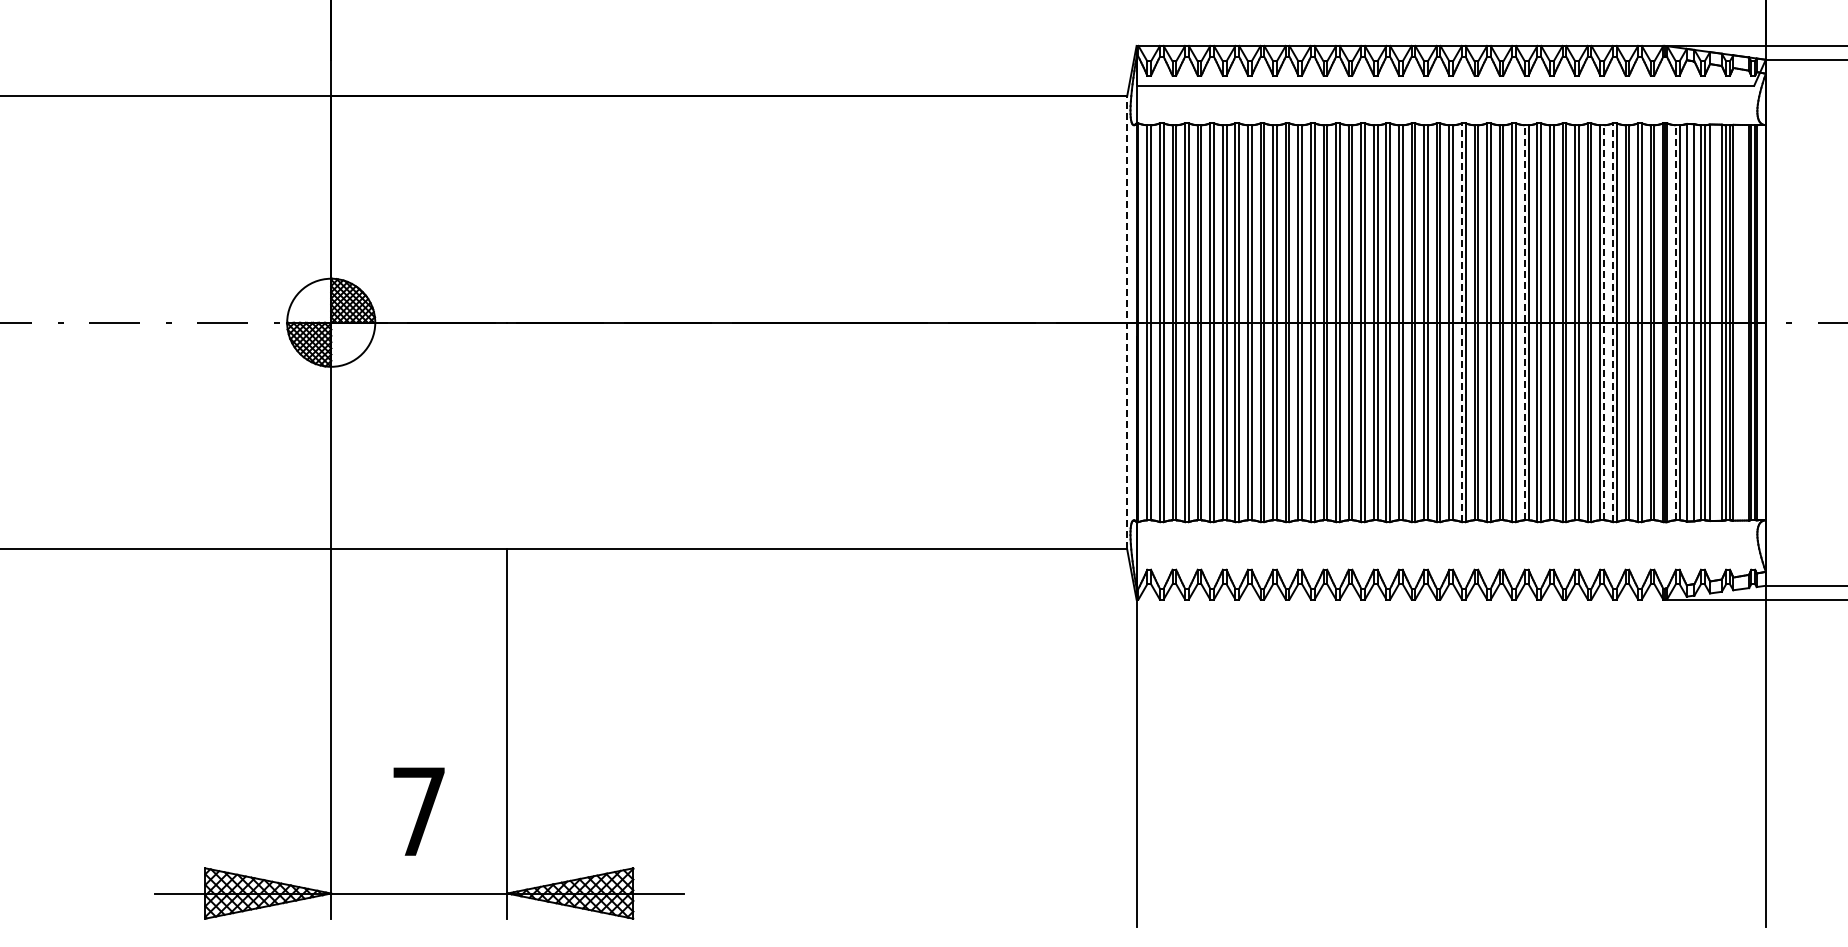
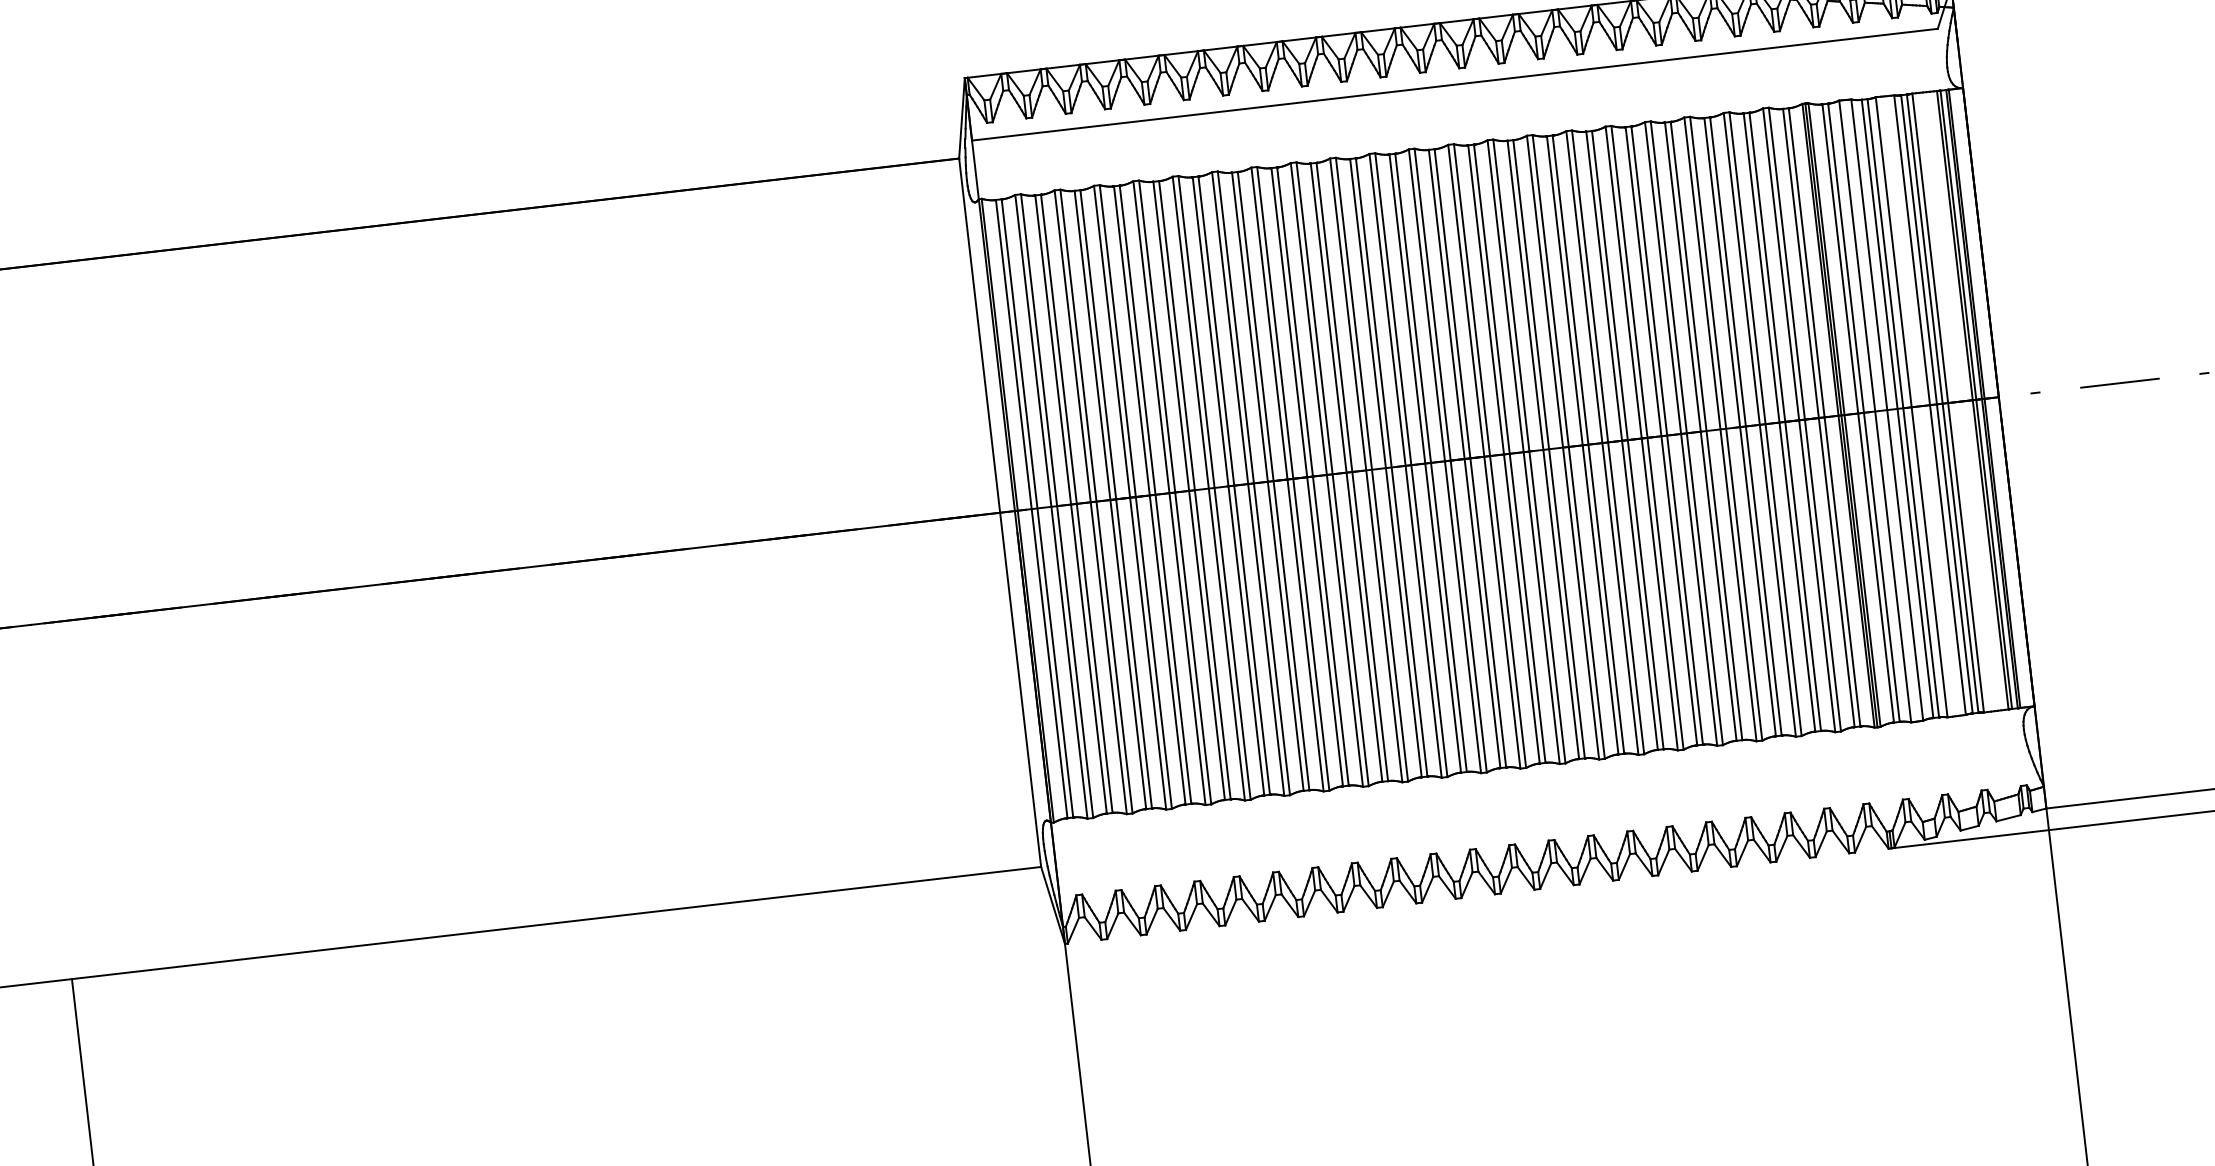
line: (1127, 322) -> (1000, 512), dashed -> solid
line: (1461, 322) -> (1522, 451), dashed -> solid
line: (1524, 322) -> (1621, 440), dashed -> solid
line: (1604, 322) -> (1746, 425), dashed -> solid
line: (1612, 322) -> (1759, 424), dashed -> solid
line: (1675, 322) -> (1857, 413), dashed -> solid

